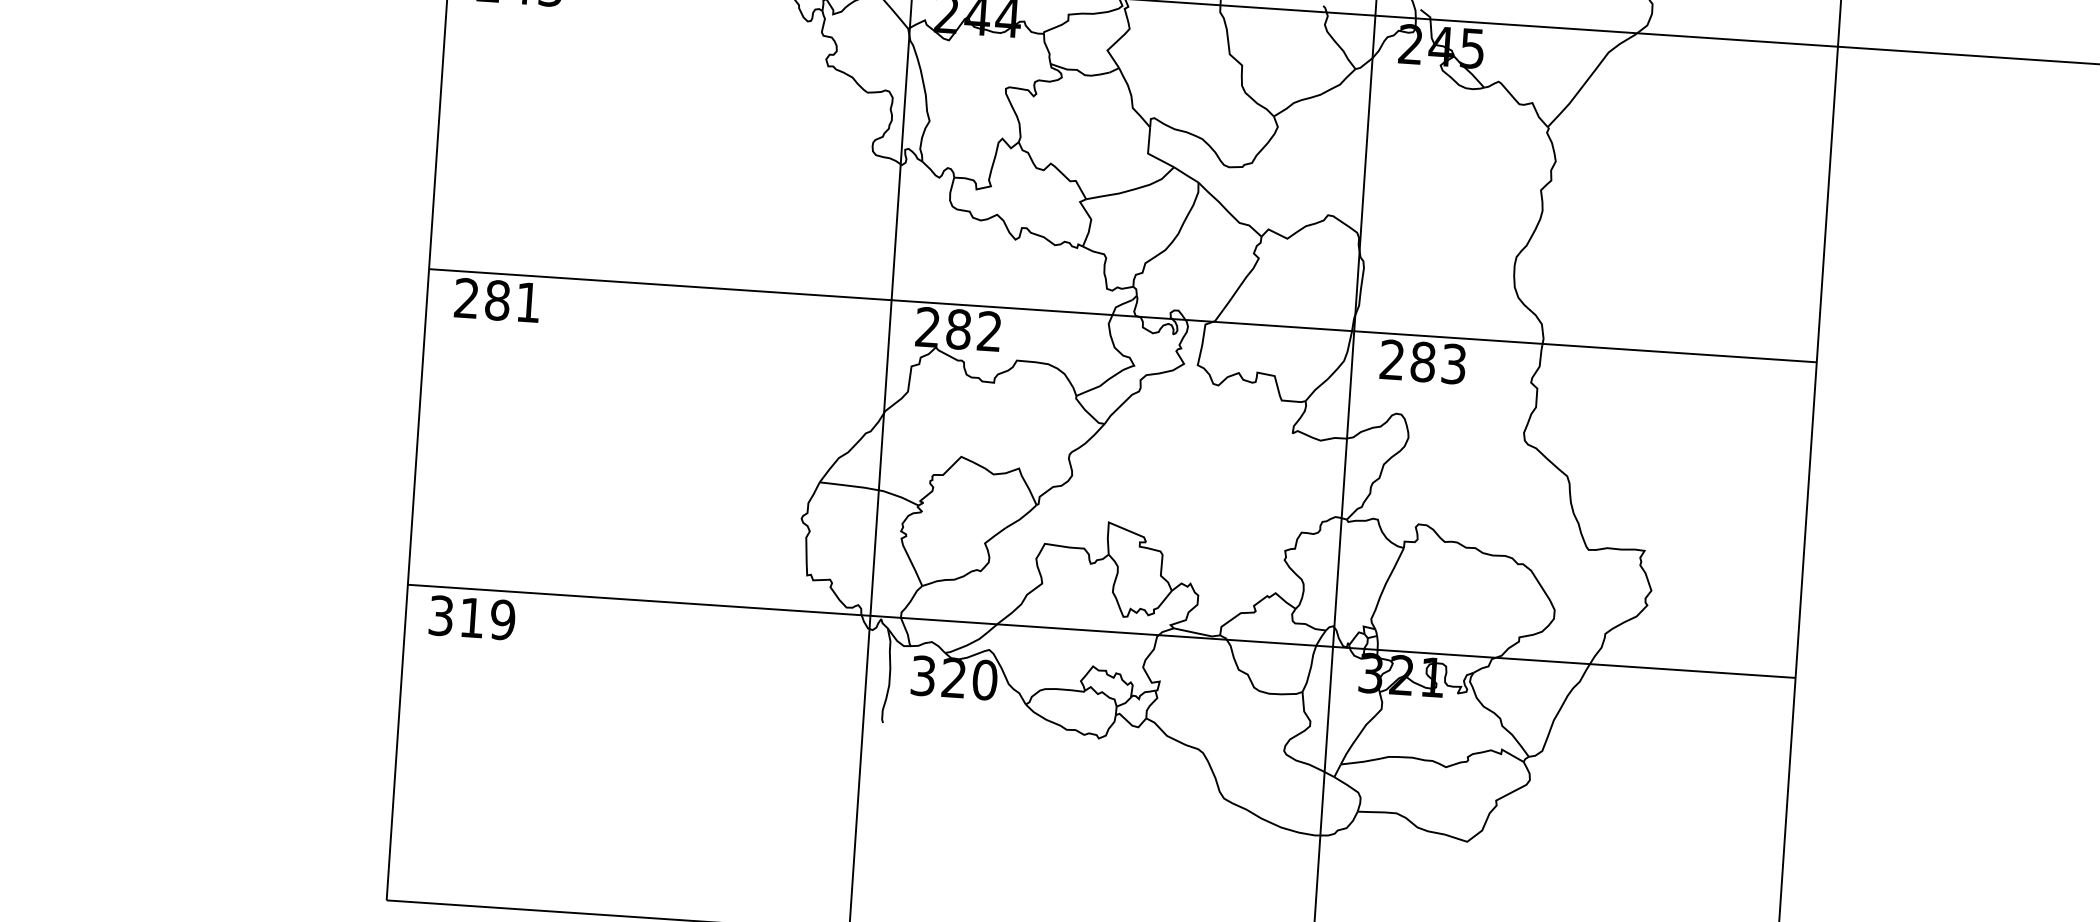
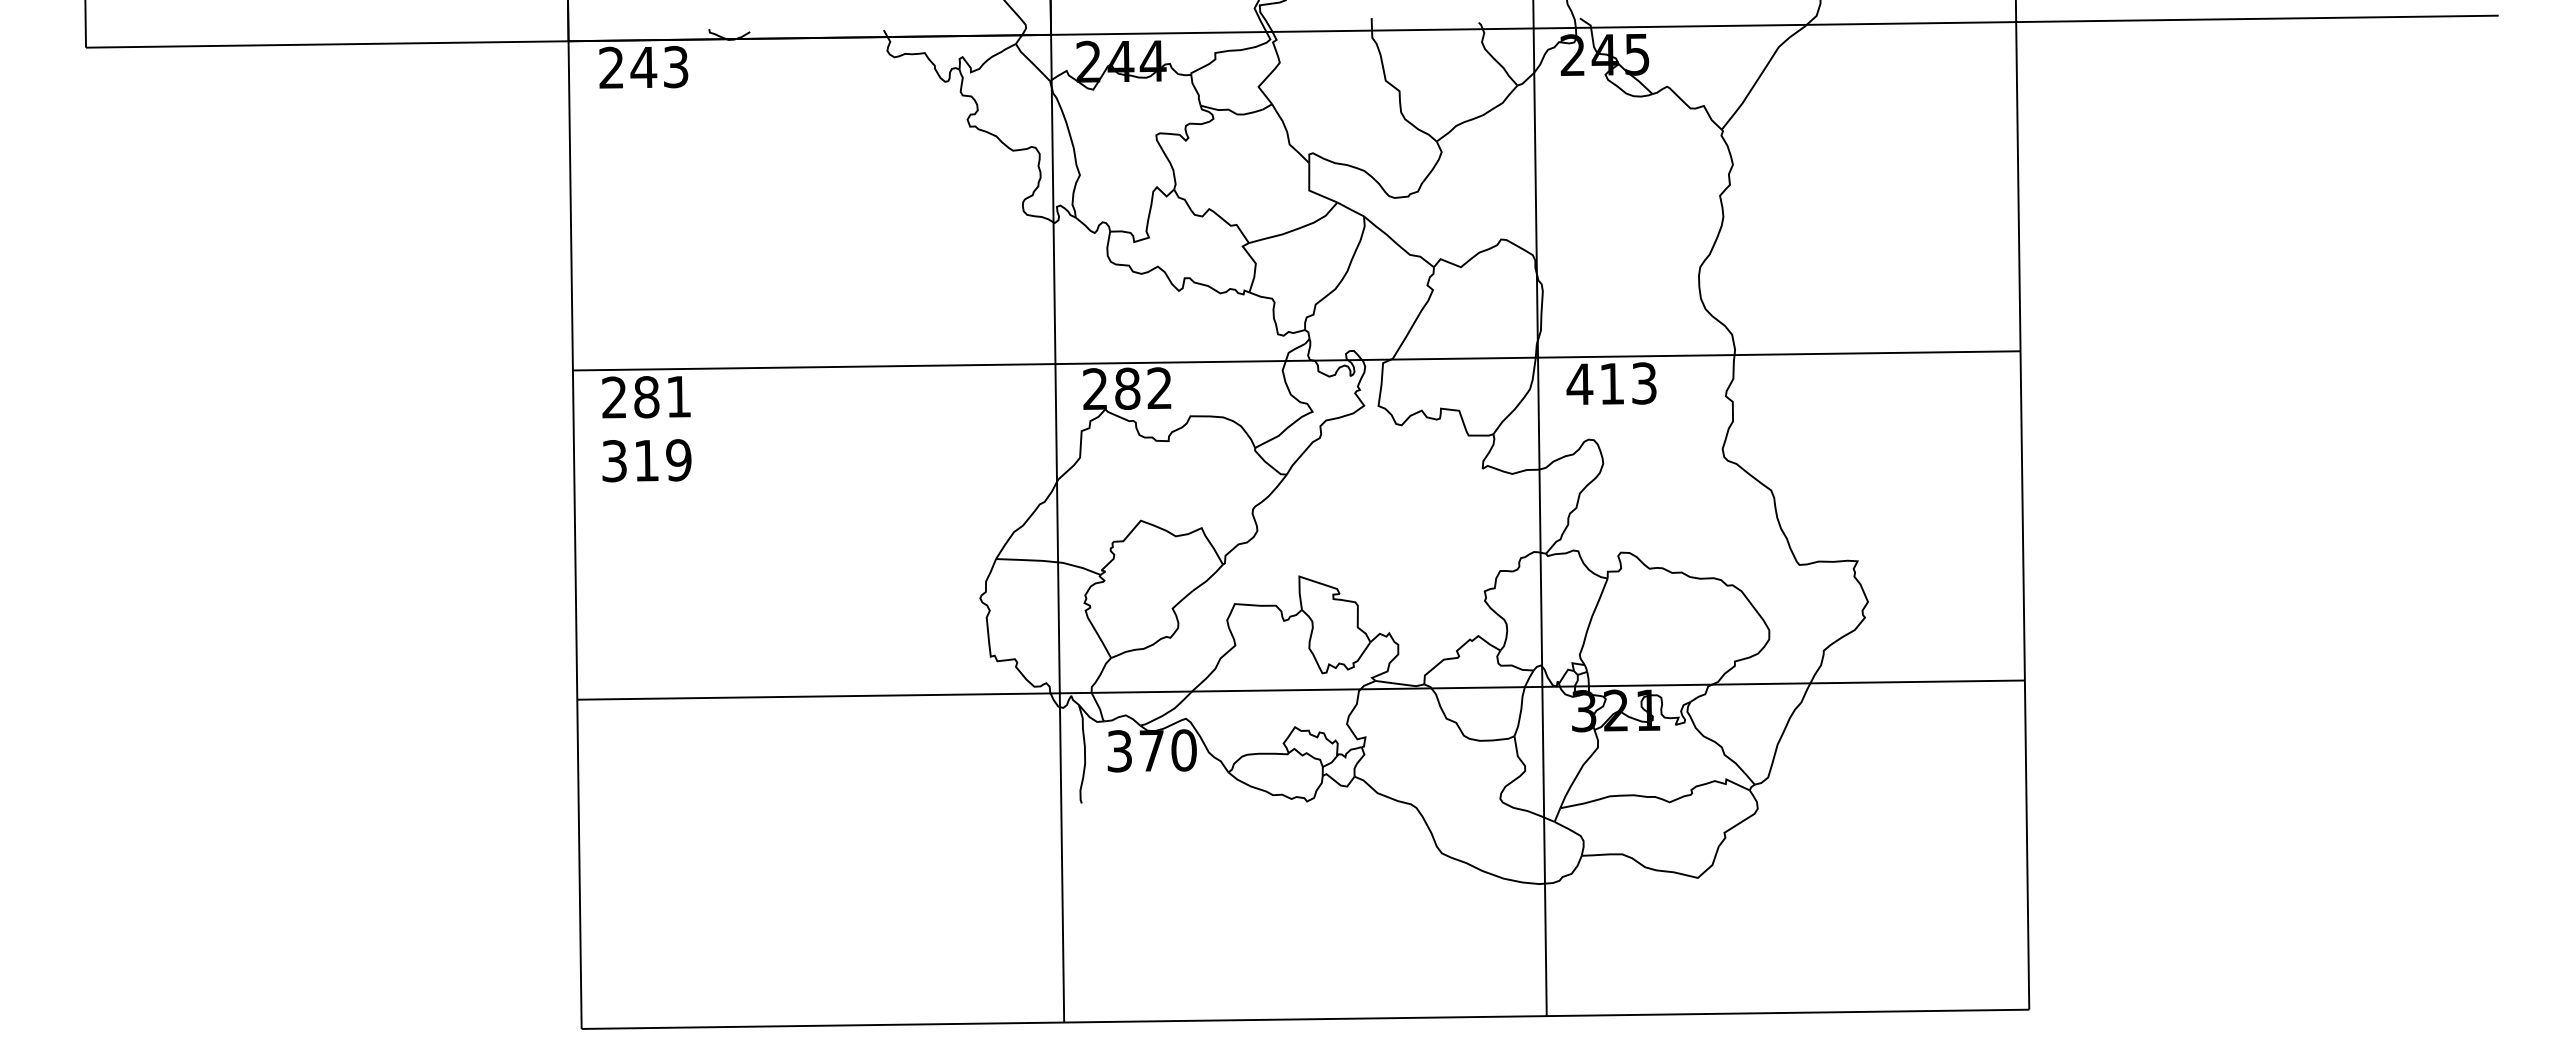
text: (1407, 360) -> (1595, 383), 283 -> 413
text: (471, 617) -> (646, 460), moved
text: (953, 677) -> (1151, 750), 320 -> 370

